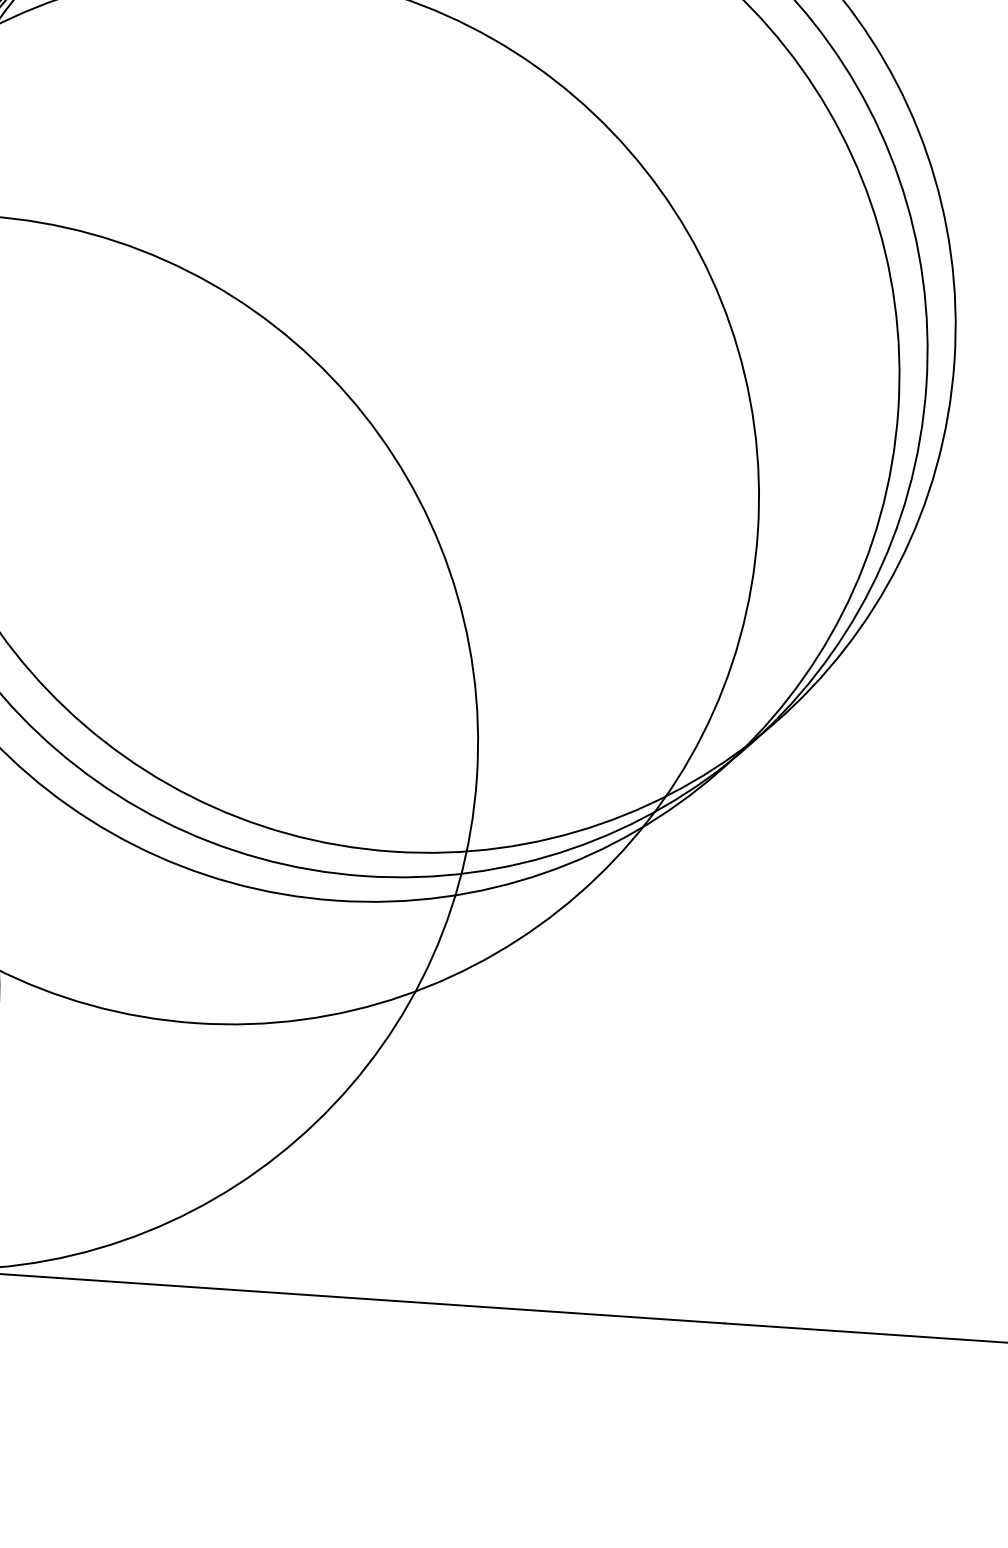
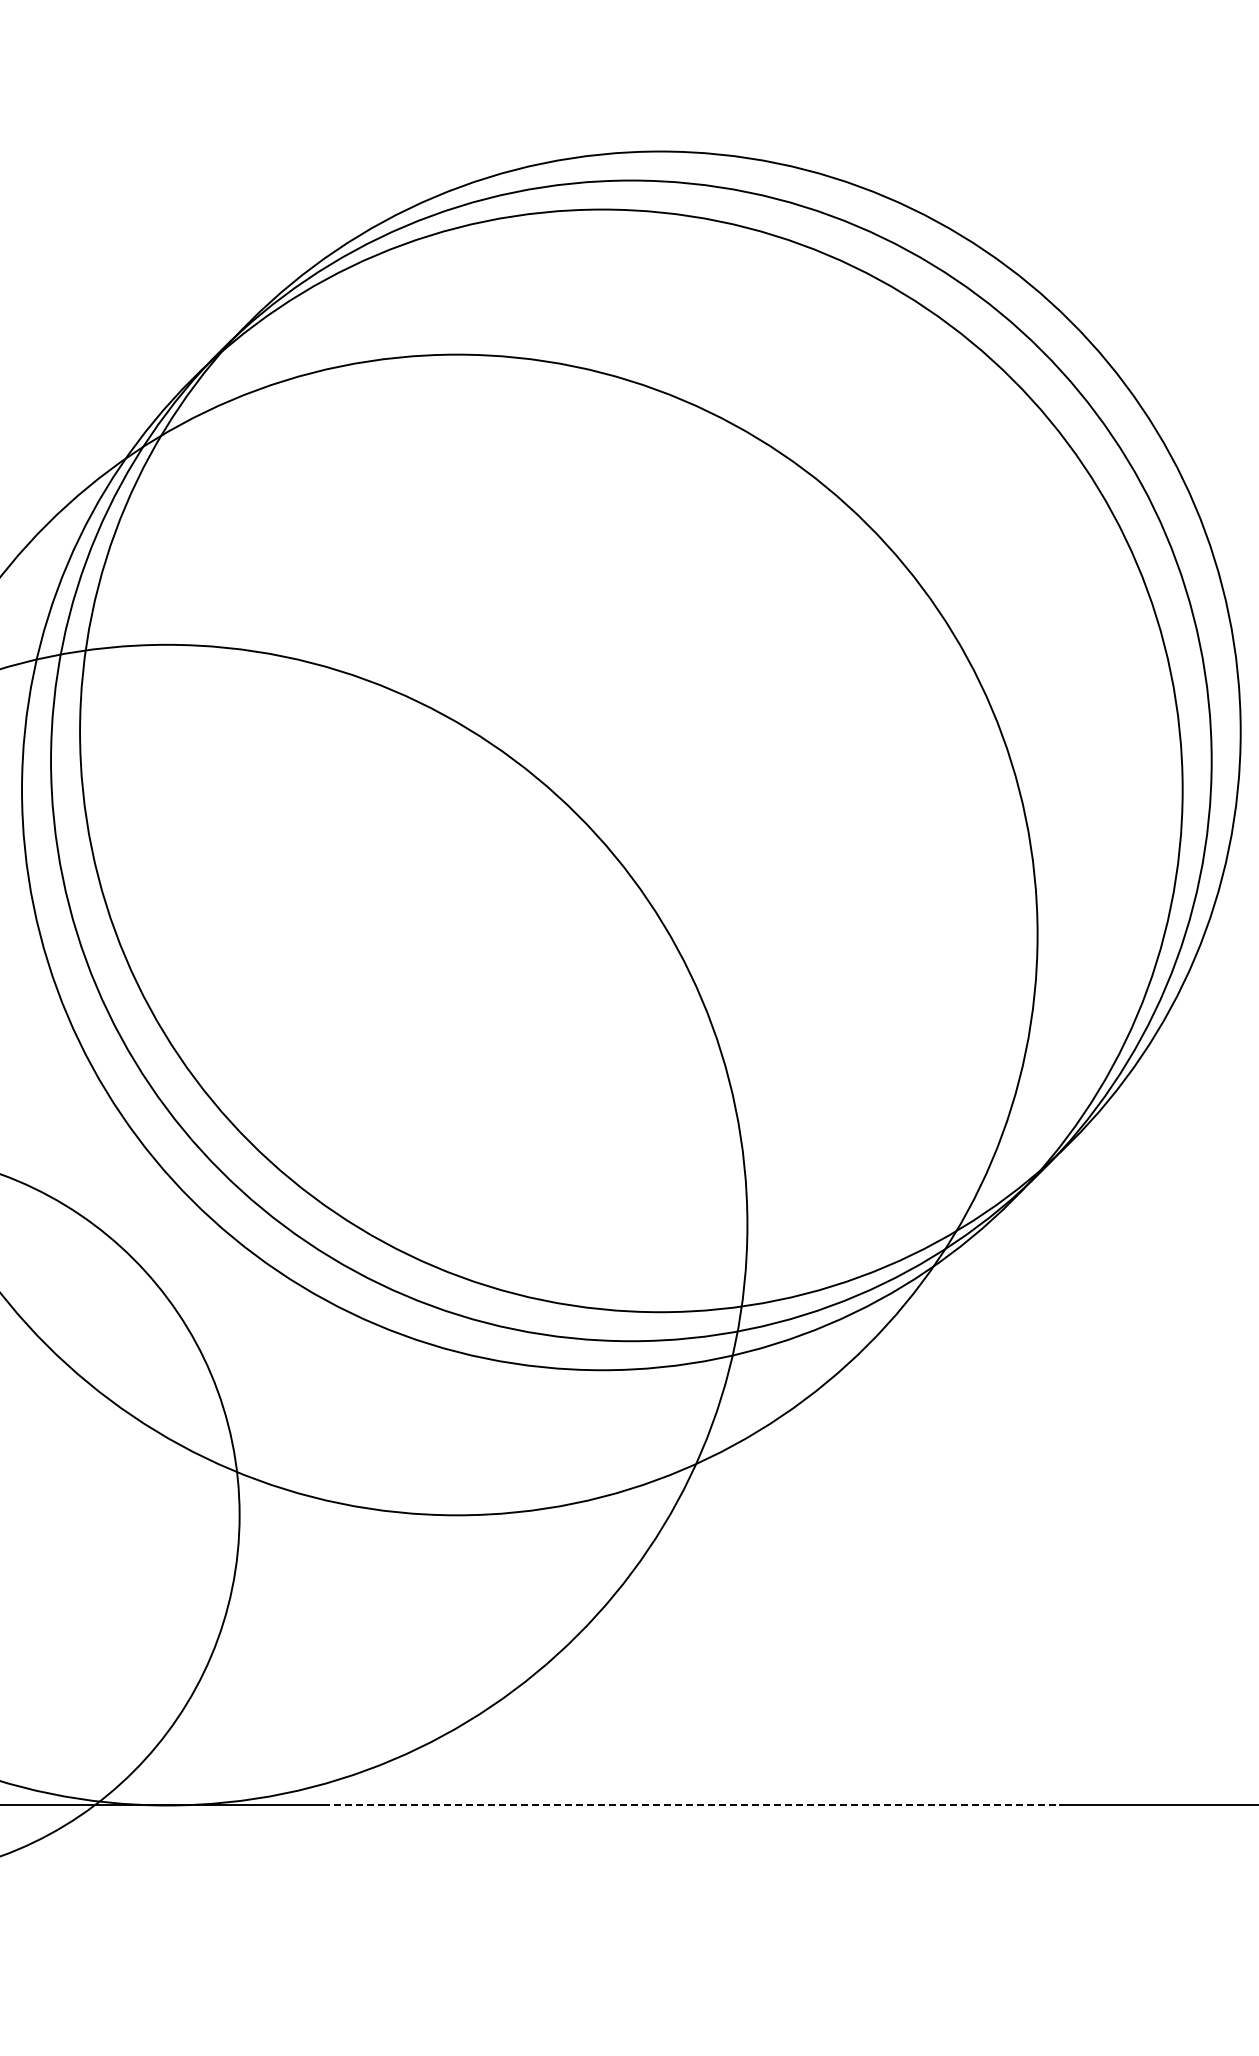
line: (391, 1300) -> (692, 1805), solid -> dashed

